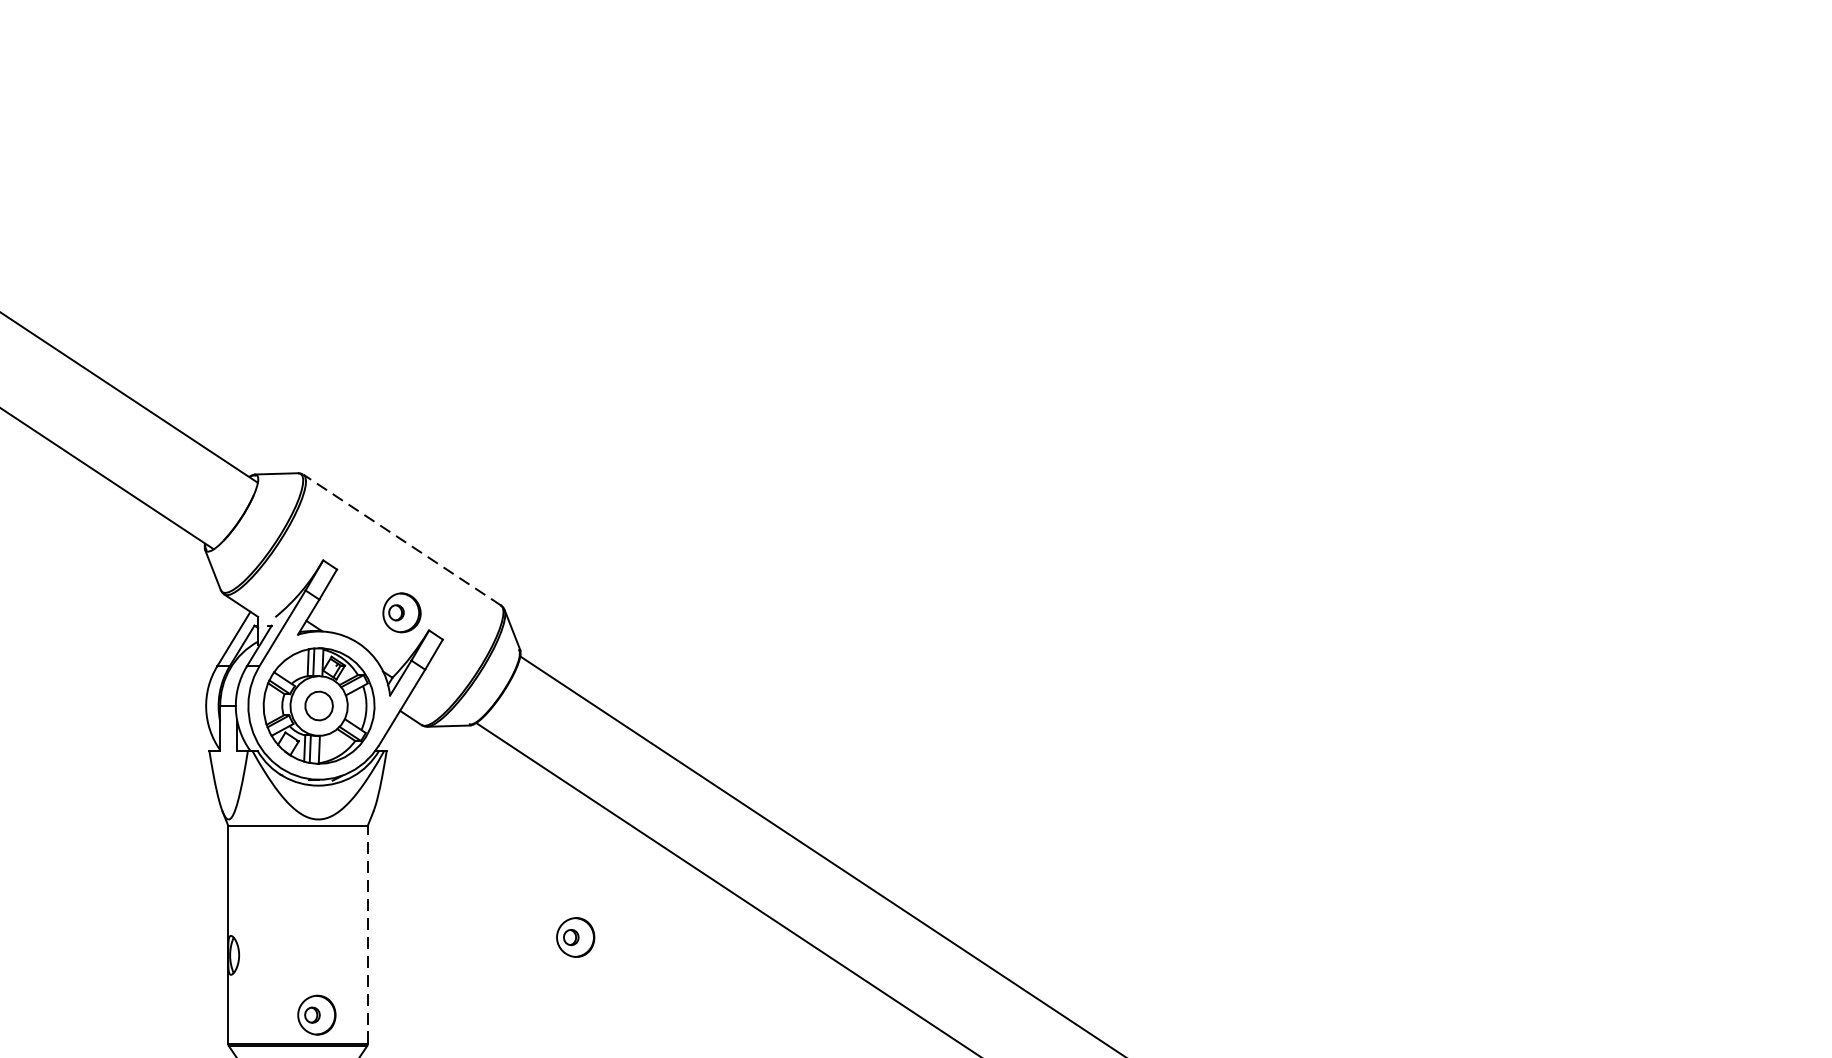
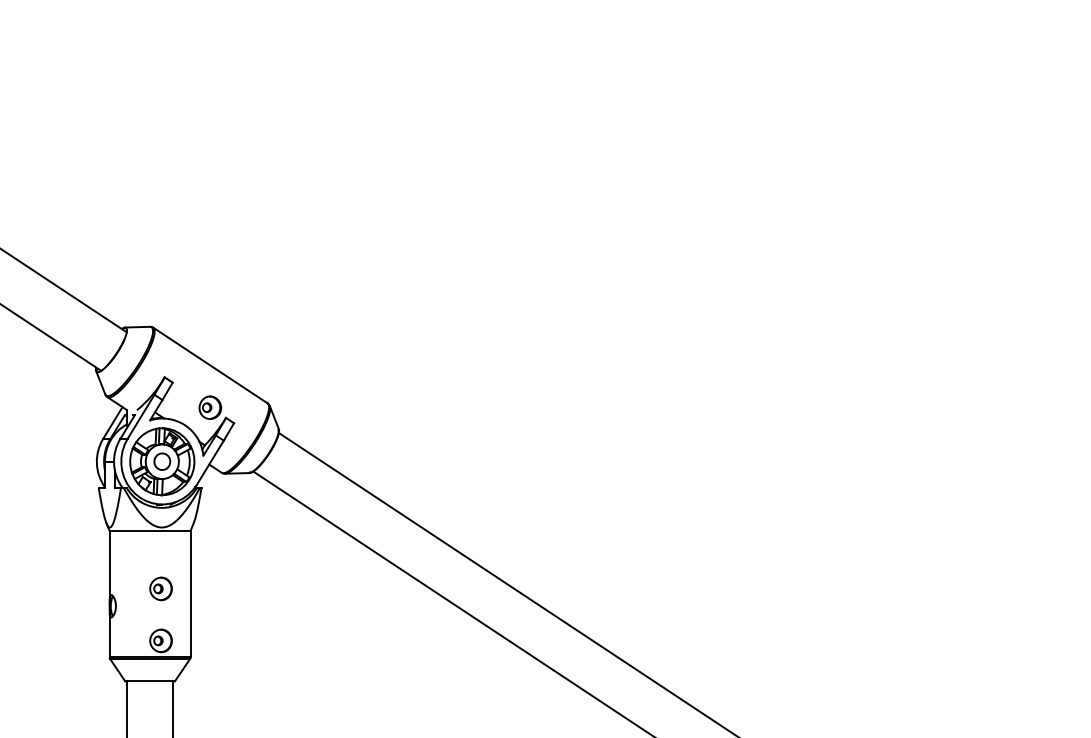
line: (402, 539) -> (210, 365), dashed -> solid
line: (367, 933) -> (190, 593), dashed -> solid
part: (574, 936) -> (160, 588), moved

